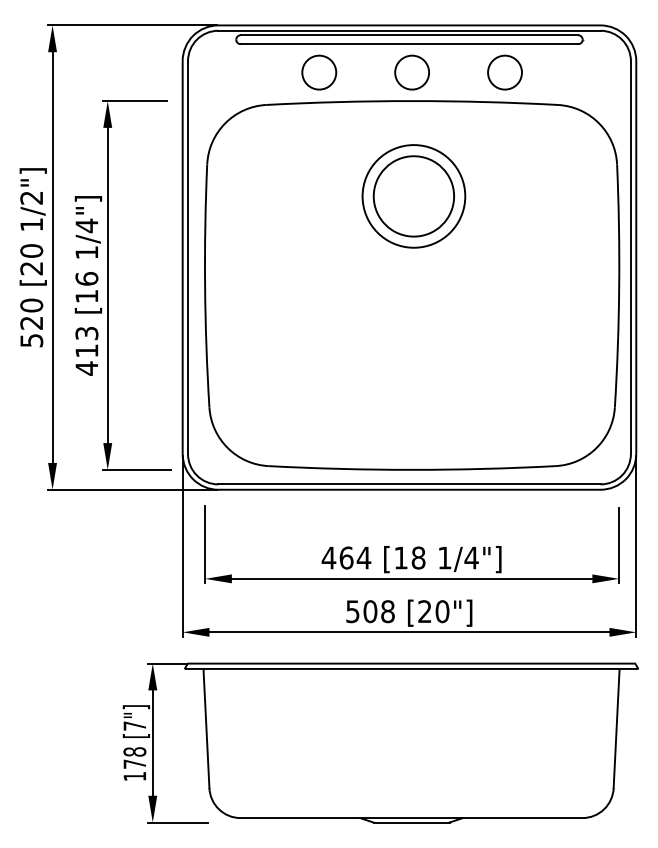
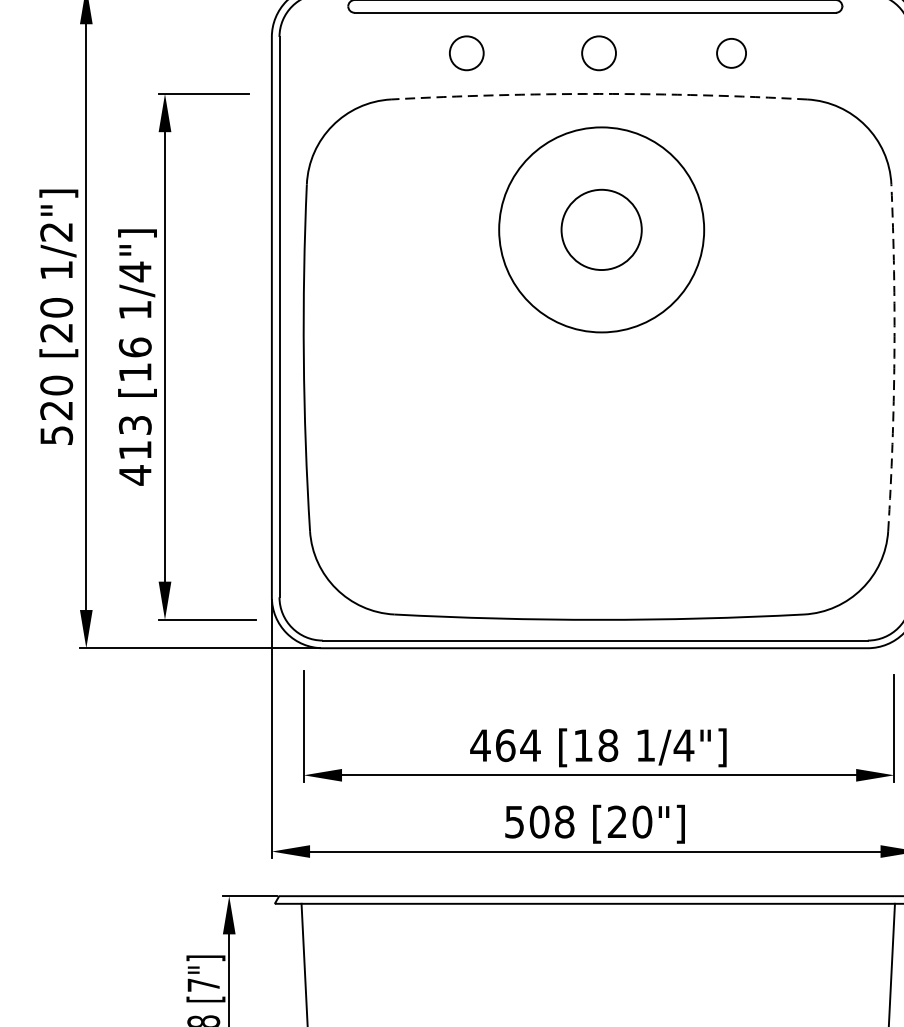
circle: (319, 72) -> (466, 53), size x0.7
circle: (411, 72) -> (598, 53), size x0.7
circle: (504, 72) -> (730, 53), size x0.6
arc: (412, 101) -> (599, 94), solid -> dashed
circle: (413, 196) -> (601, 230), size x0.7
circle: (413, 196) -> (601, 230), size x1.4
arc: (619, 286) -> (894, 358), solid -> dashed

